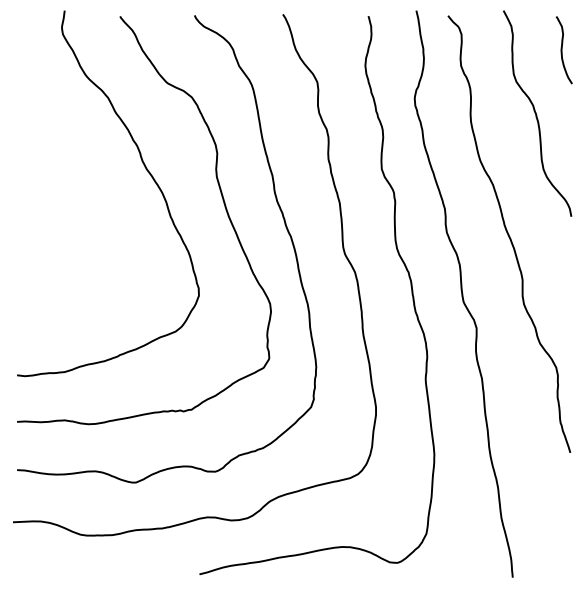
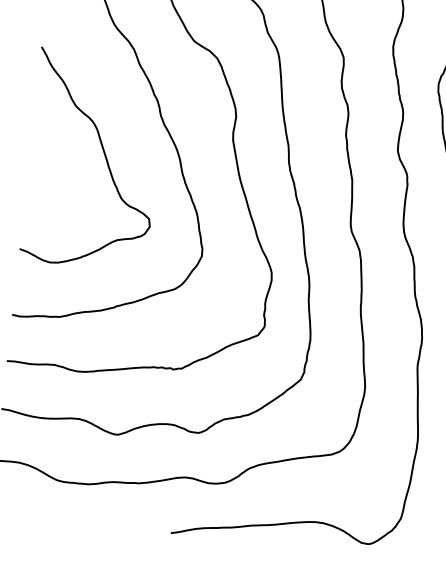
curve: (90, 206) -> (104, 155), added

